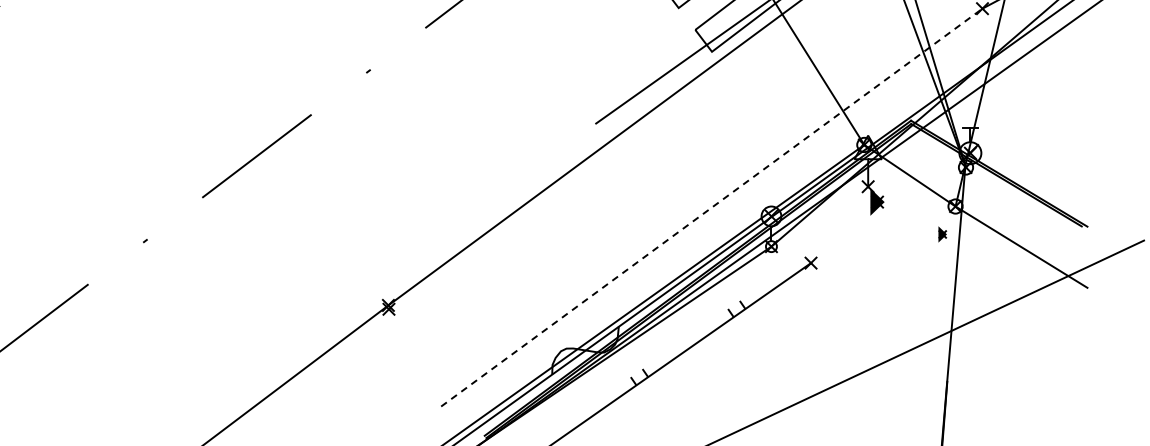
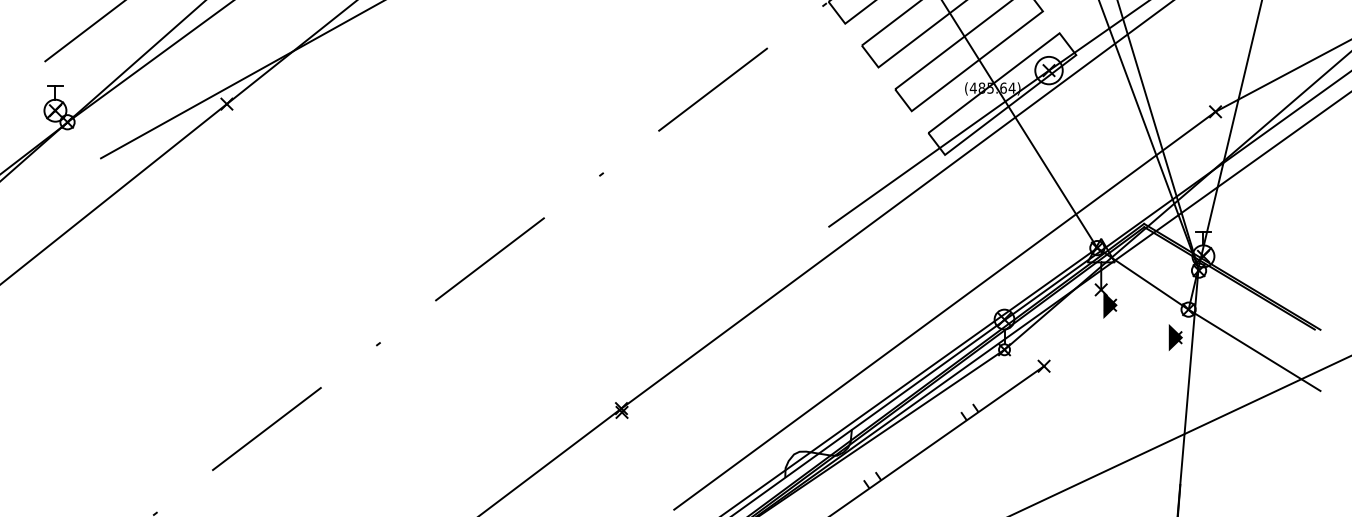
line: (711, 207) -> (944, 310), dashed -> solid
part: (942, 234) -> (1175, 337), size x1.67

